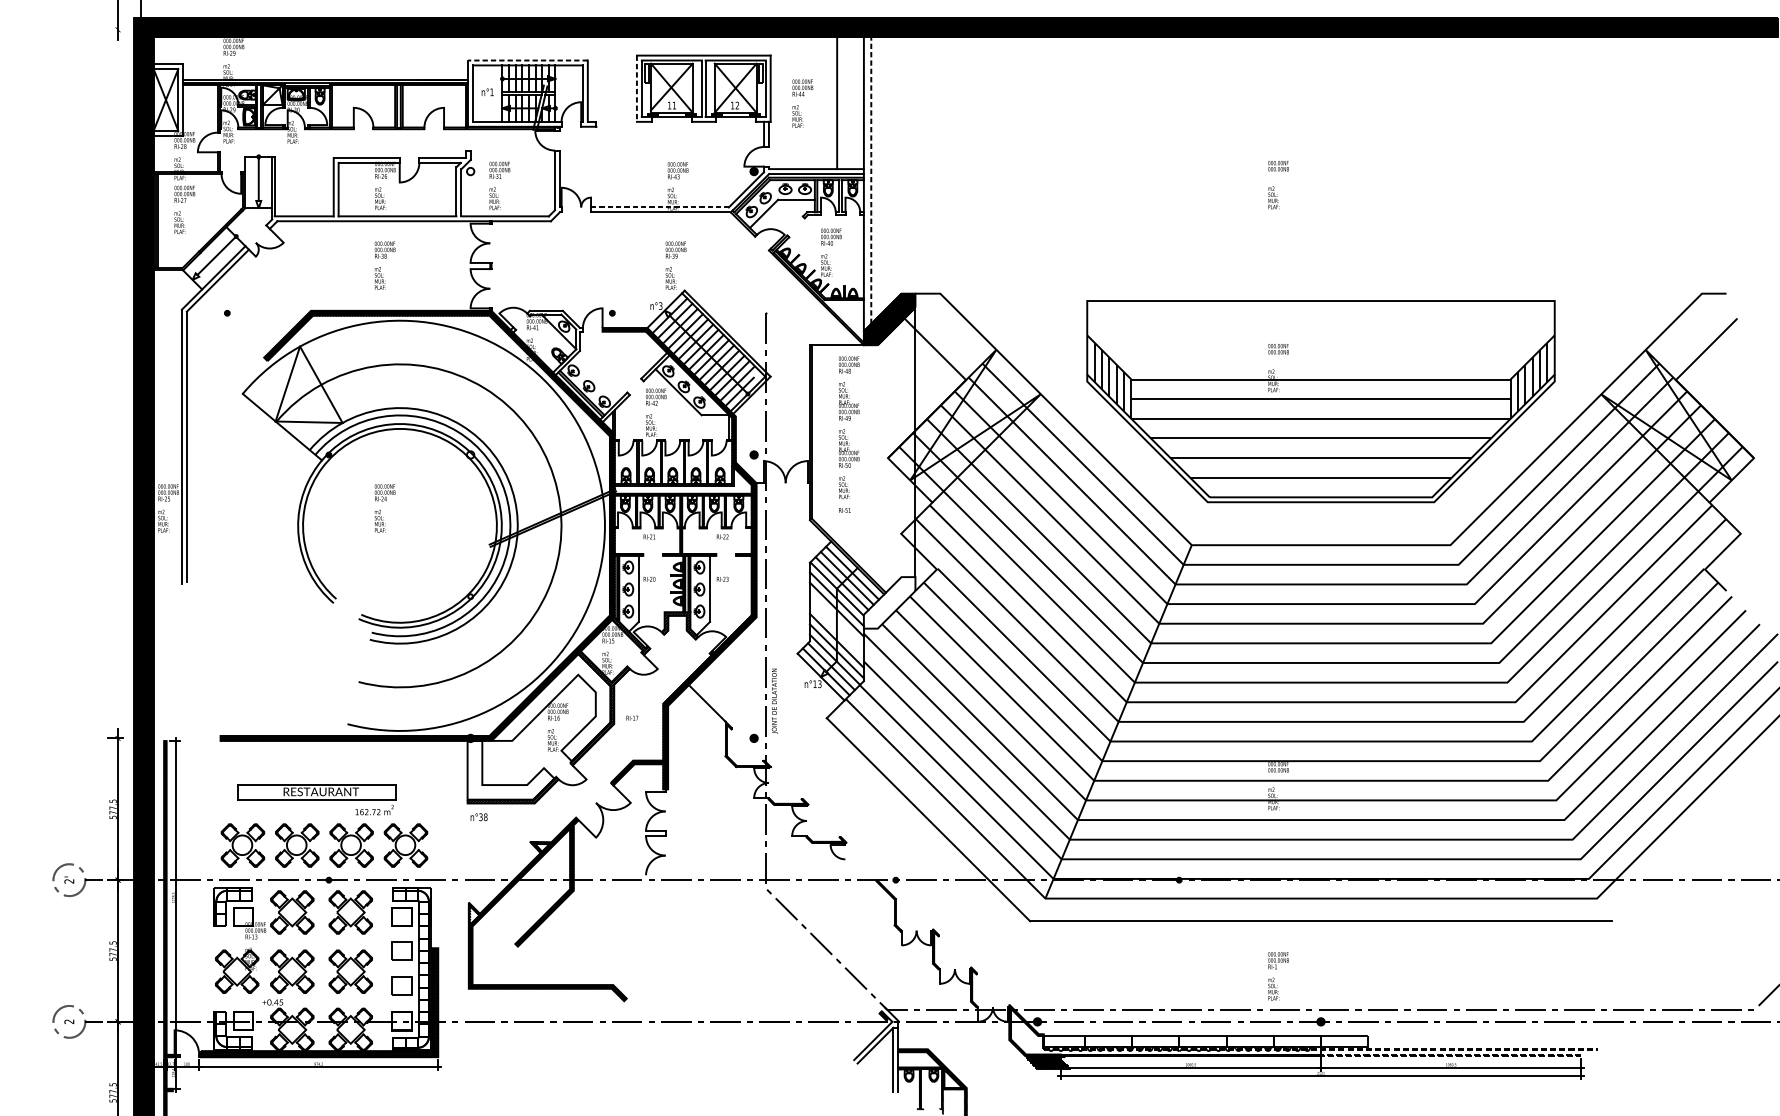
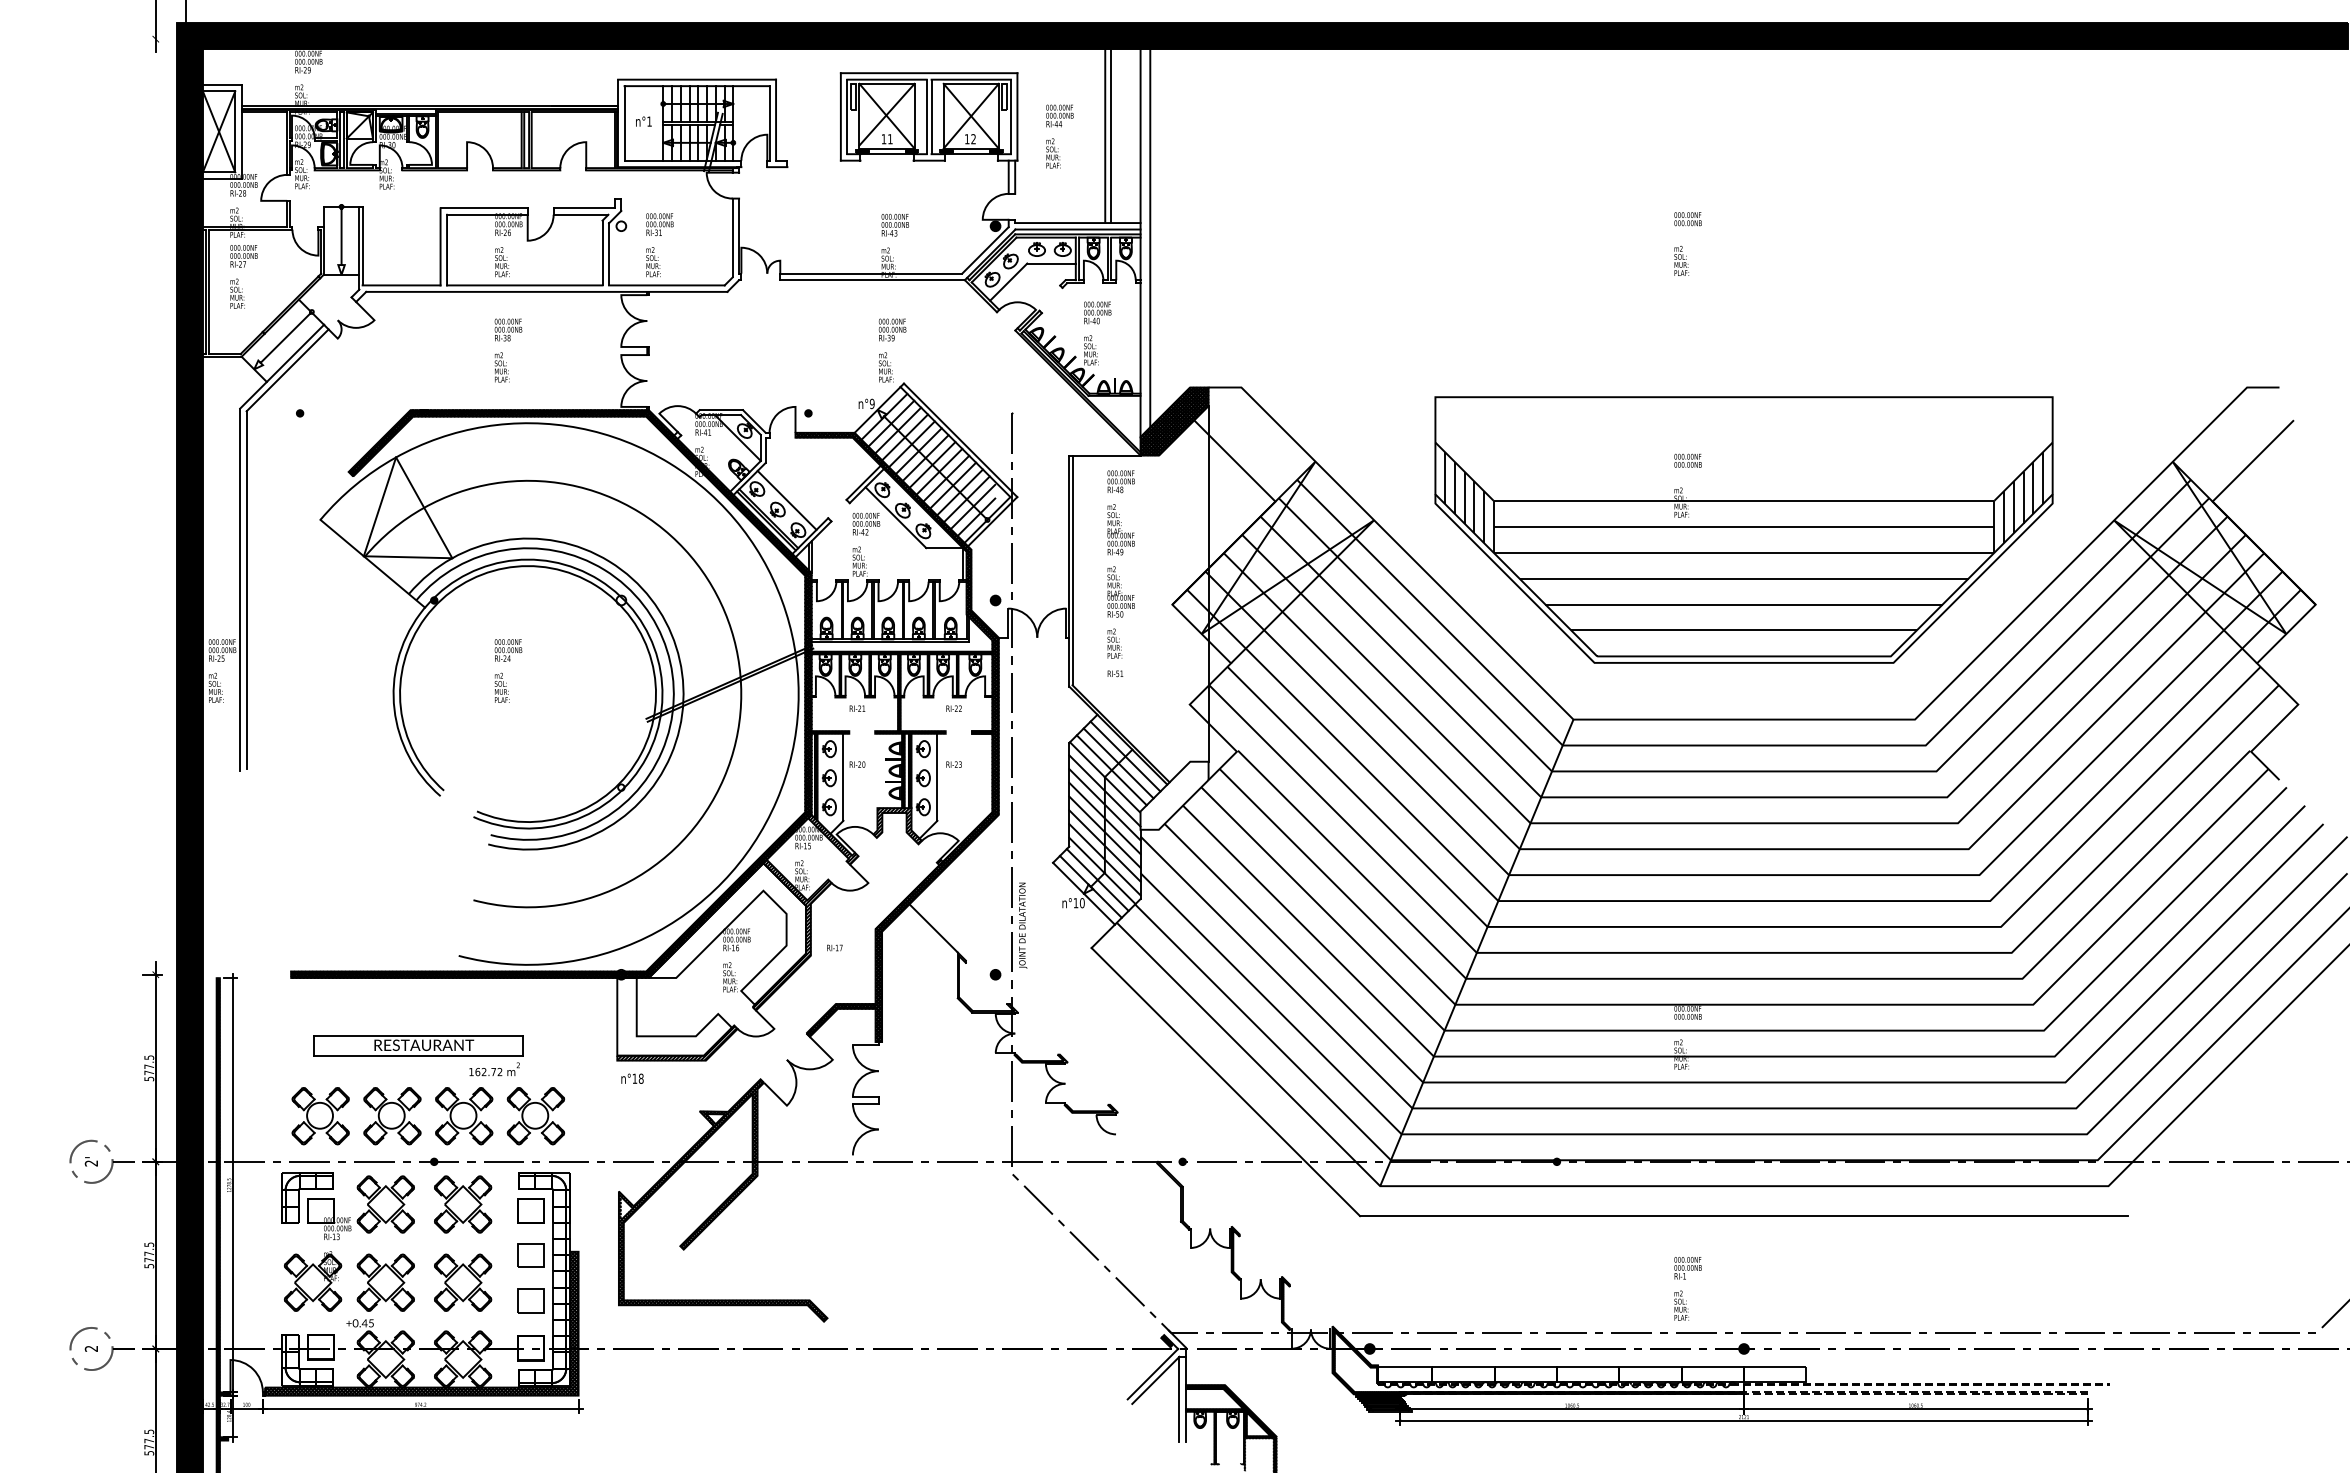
line: (528, 60) -> (697, 79), dashed -> solid
line: (636, 88) -> (840, 116), dashed -> solid
line: (841, 103) -> (1111, 136), added
line: (871, 180) -> (1150, 237), dashed -> solid
line: (660, 207) -> (871, 273), dashed -> solid
text: (660, 305) -> (871, 403), n°3 -> n°9
line: (595, 378) -> (786, 499), added
line: (836, 620) -> (1104, 818), added
line: (836, 629) -> (1104, 831), added
text: (819, 684) -> (1082, 903), n°13 -> n°10
text: (480, 817) -> (634, 1078), n°38 -> n°18

